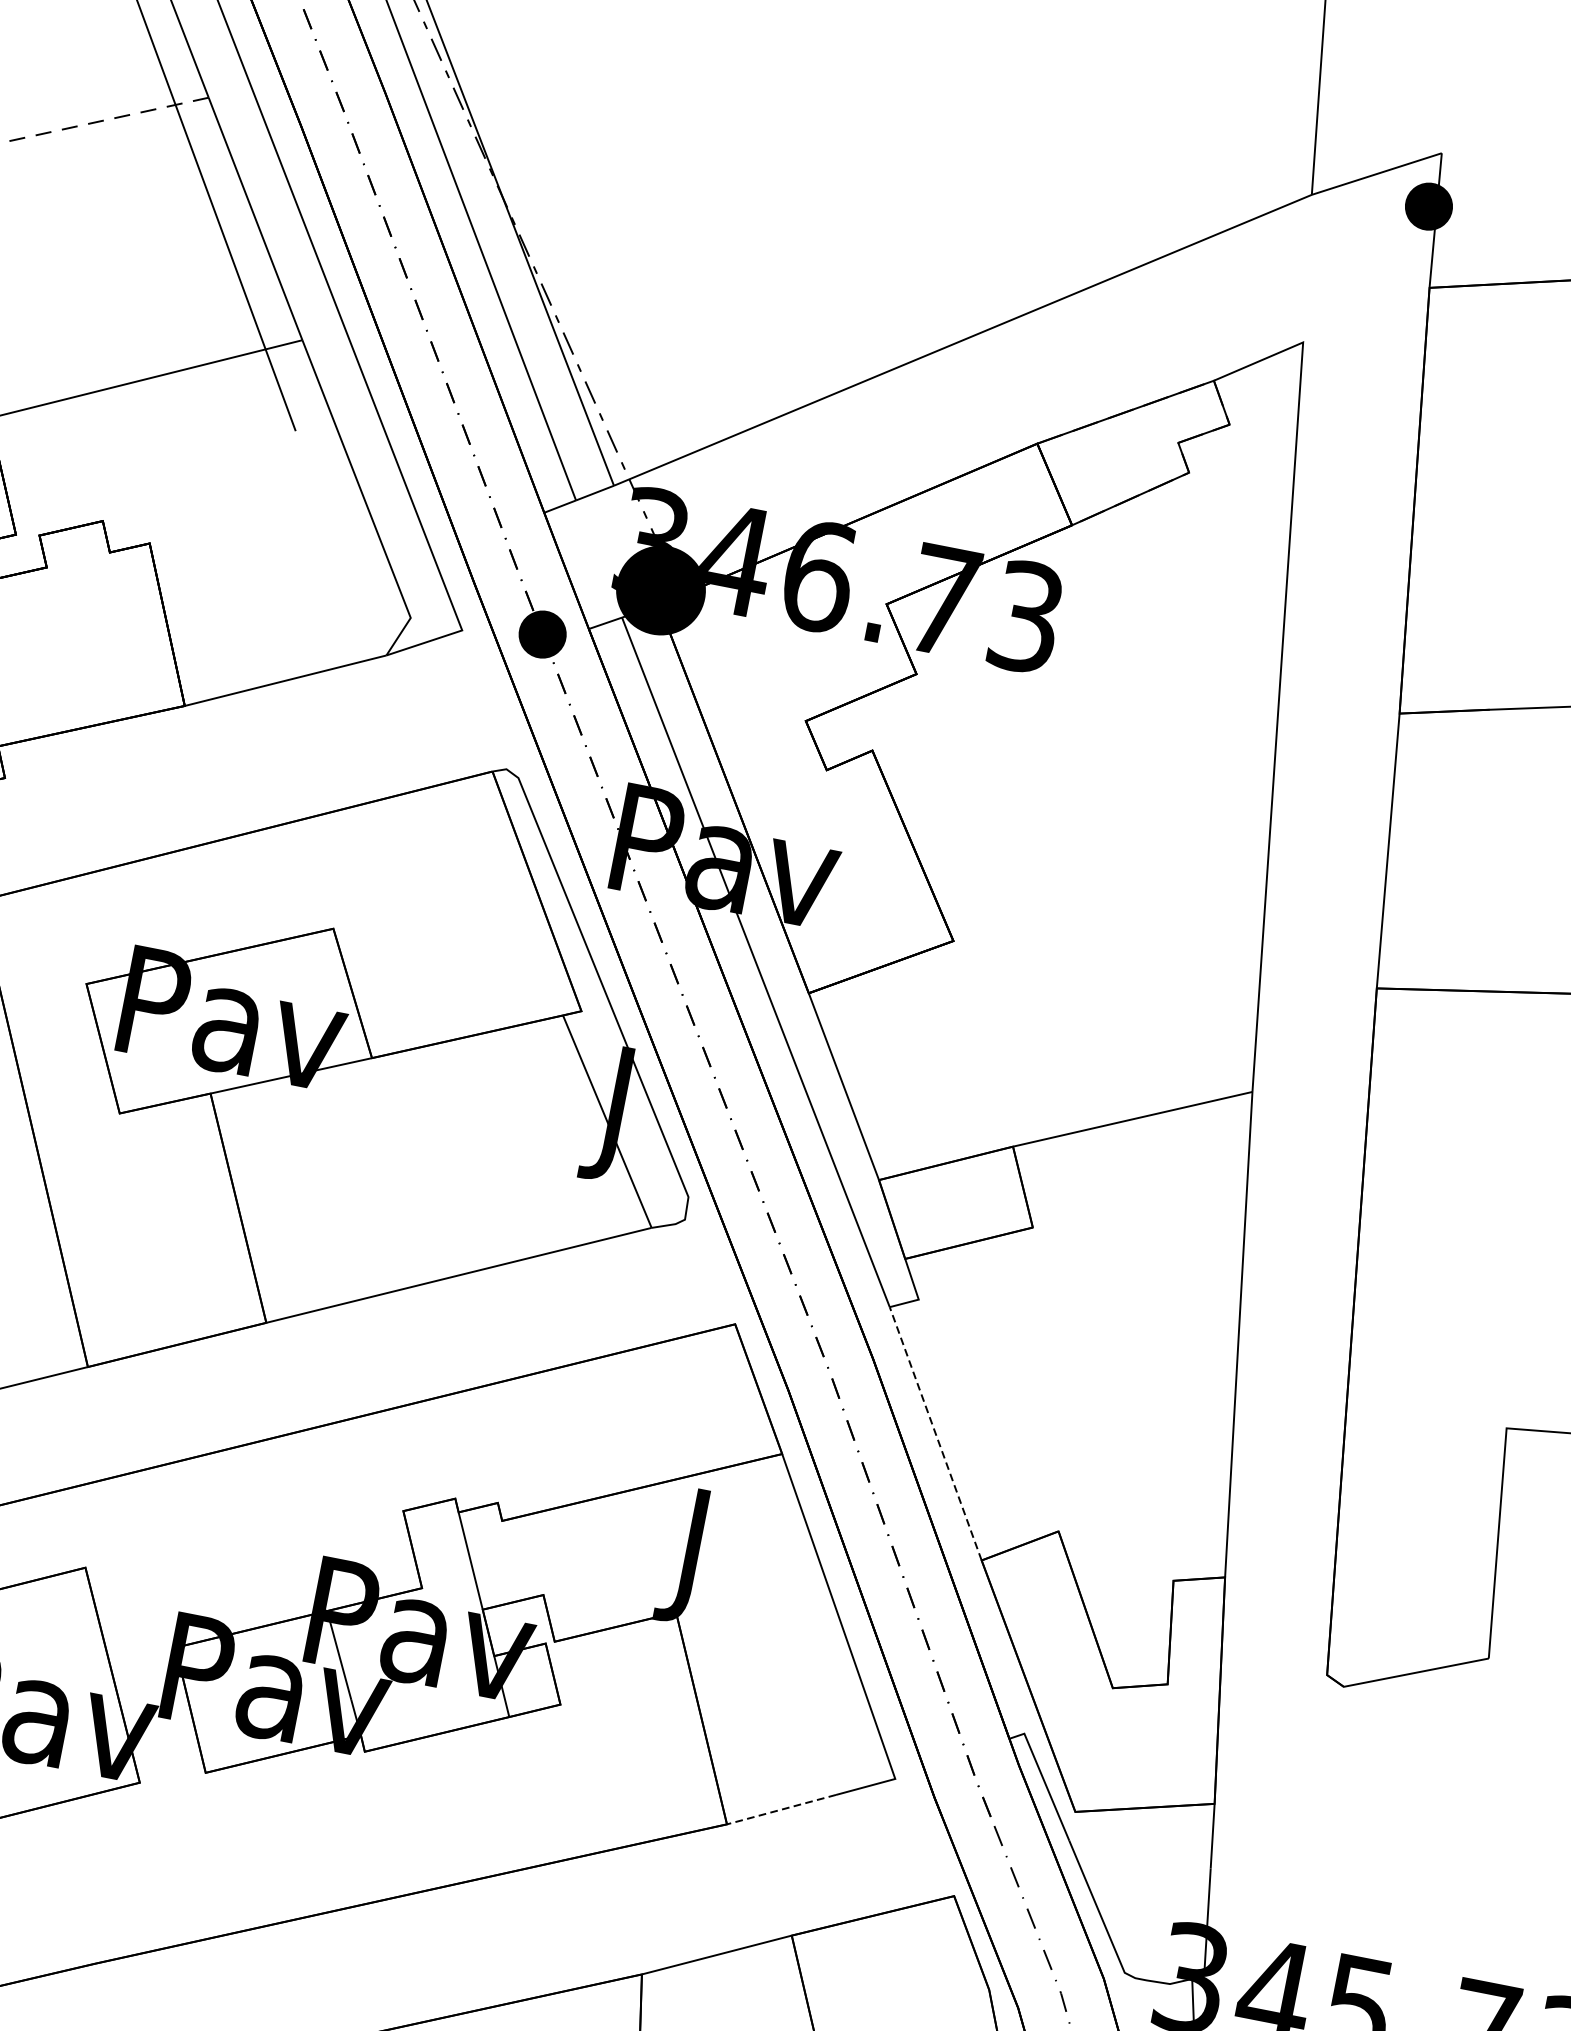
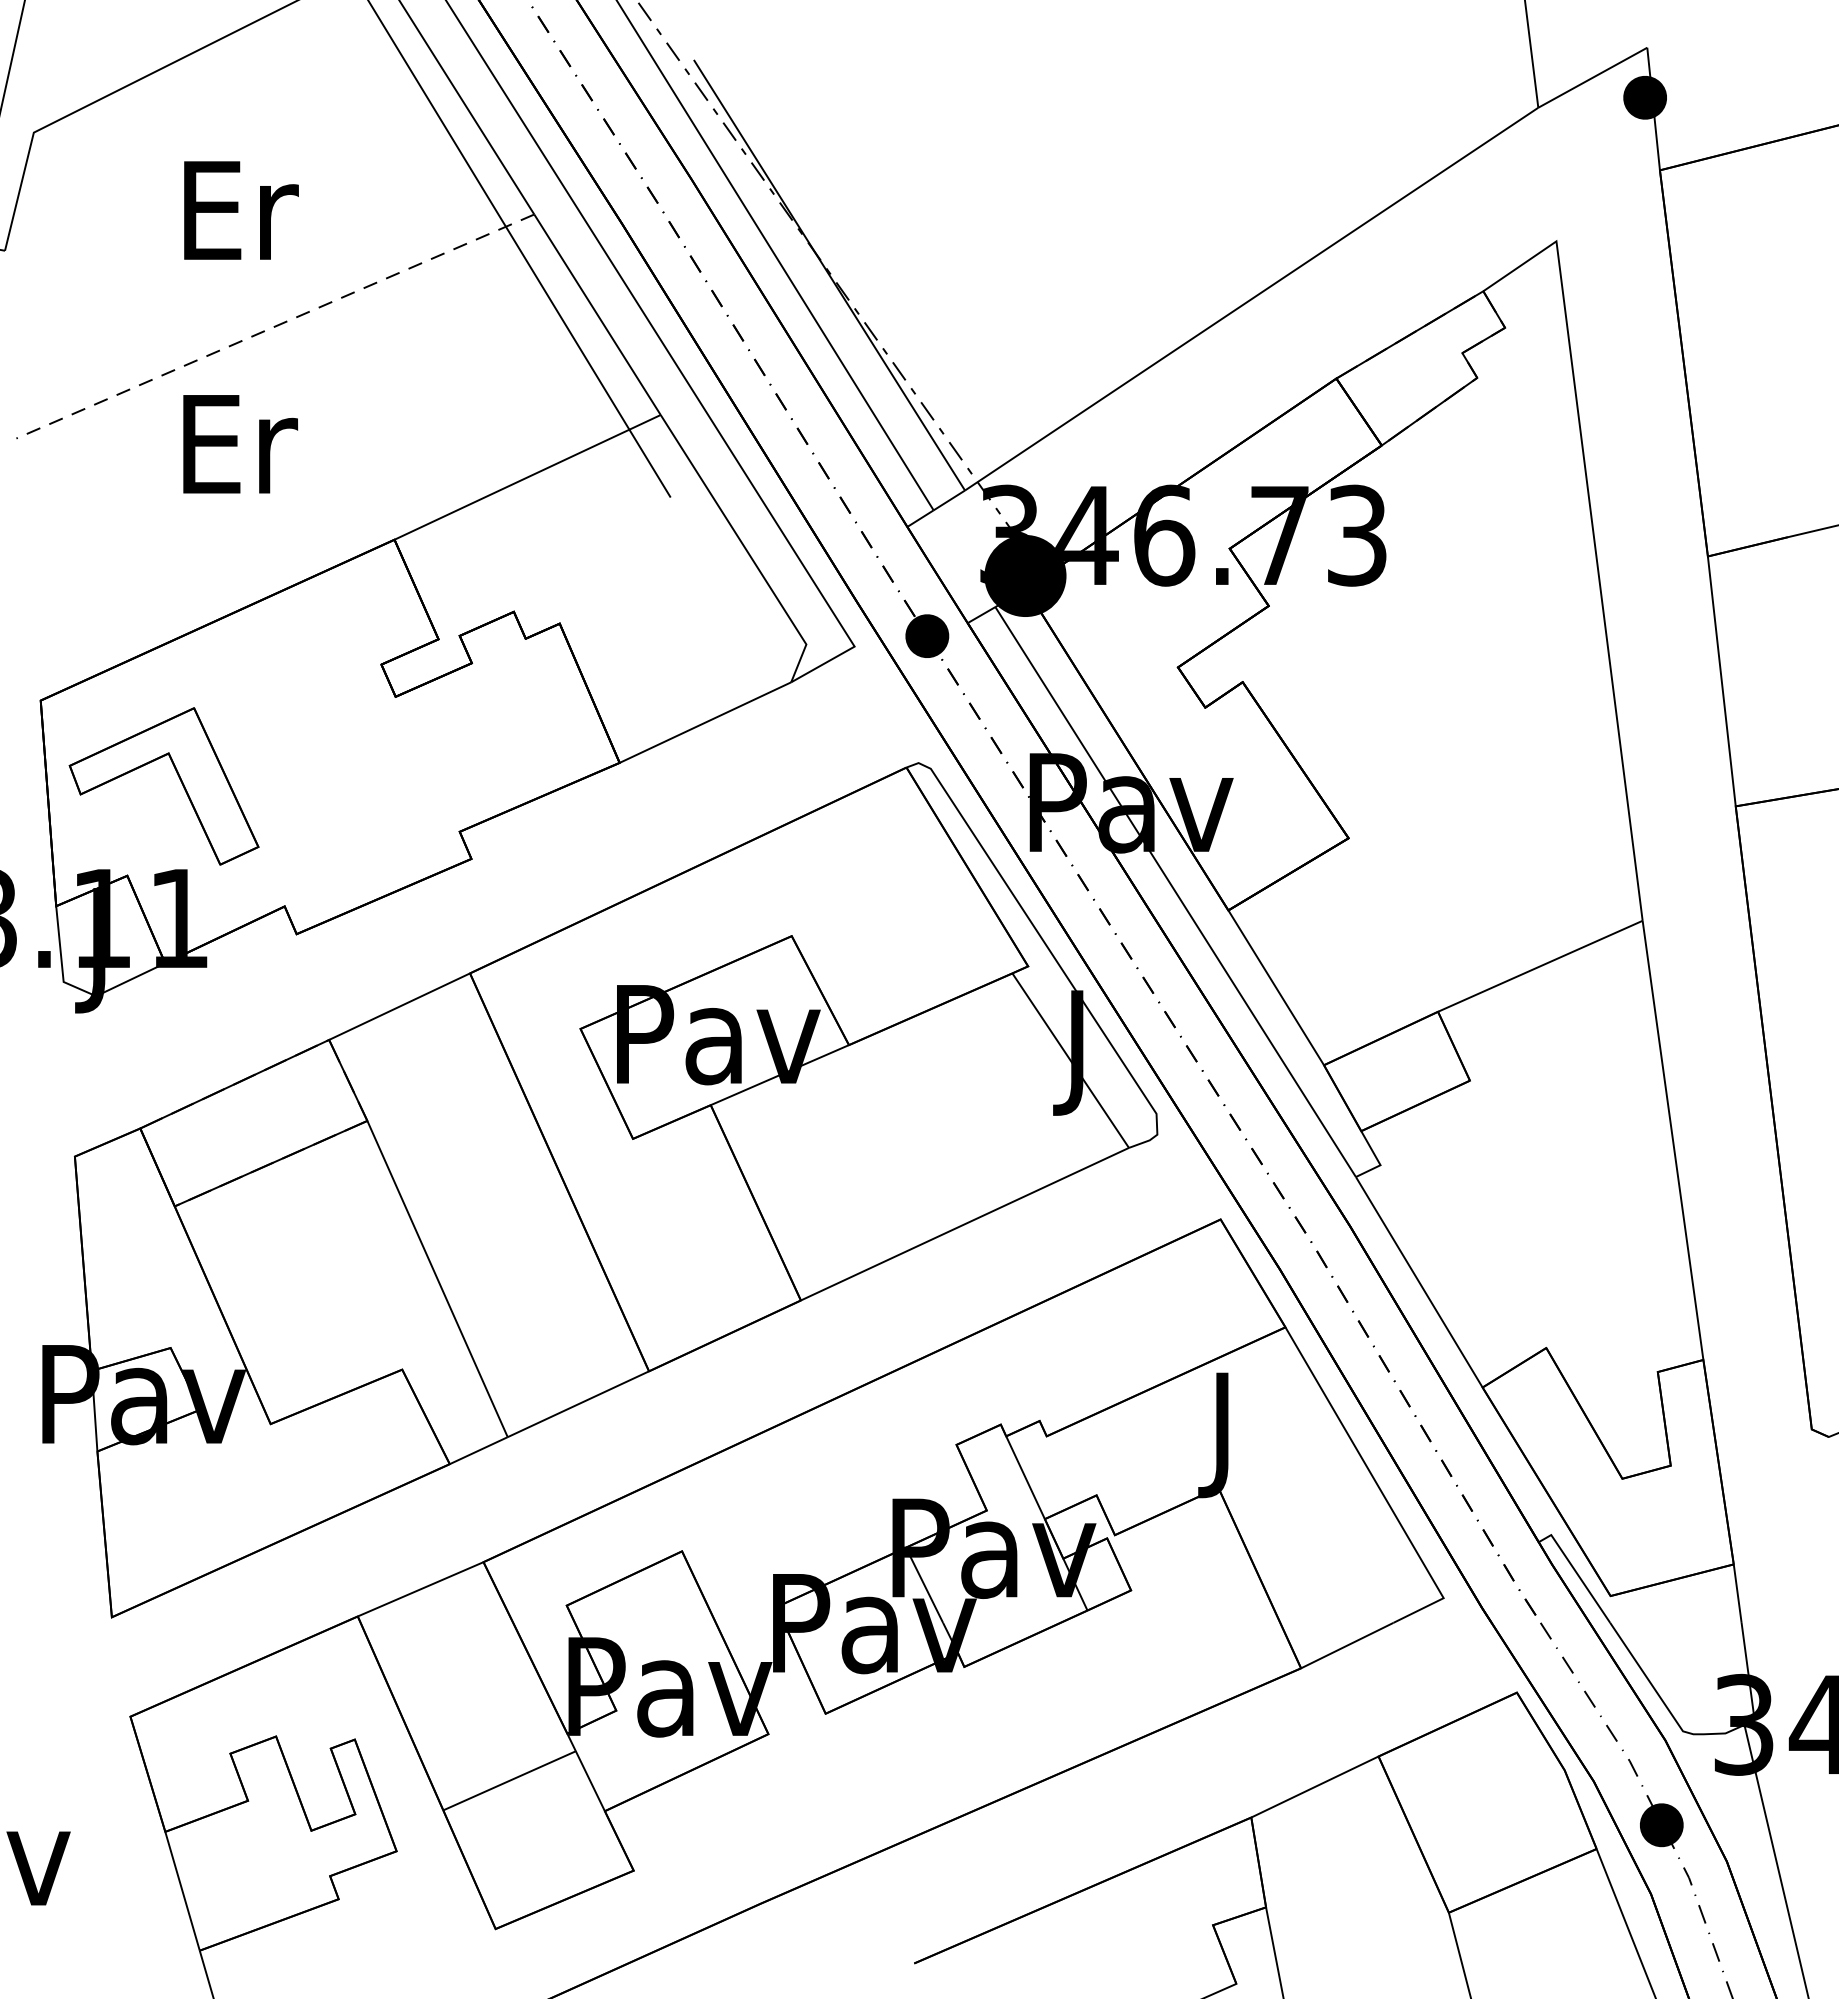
line: (935, 1434) -> (1419, 1282), dashed -> solid
line: (780, 1809) -> (1346, 1645), dashed -> solid

